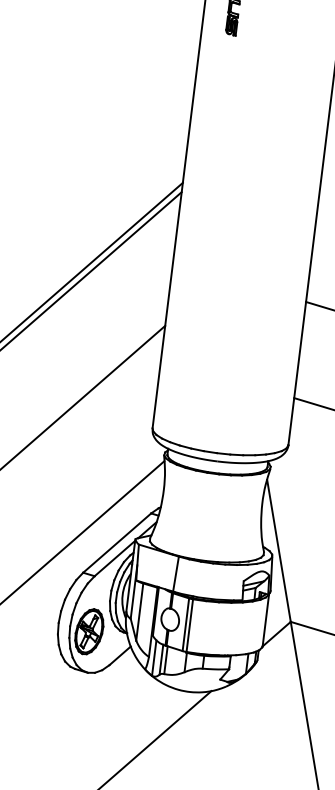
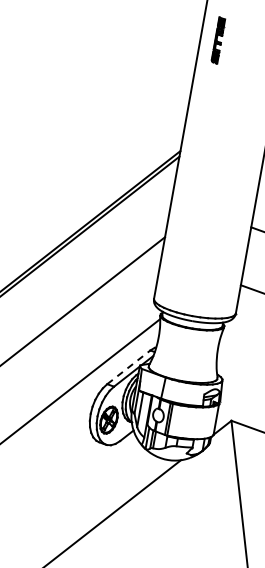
line: (118, 543) -> (129, 367), solid -> dashed
line: (278, 549) -> (226, 376), removed

